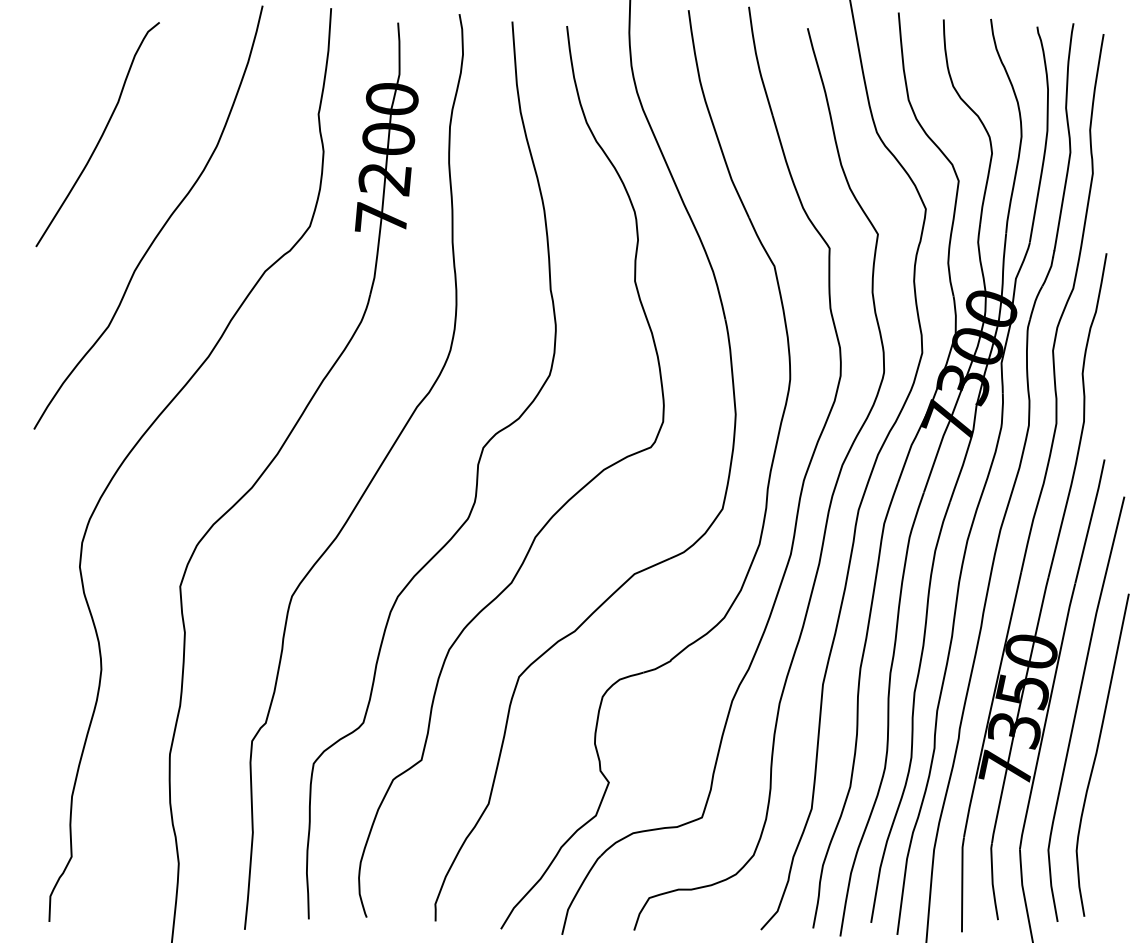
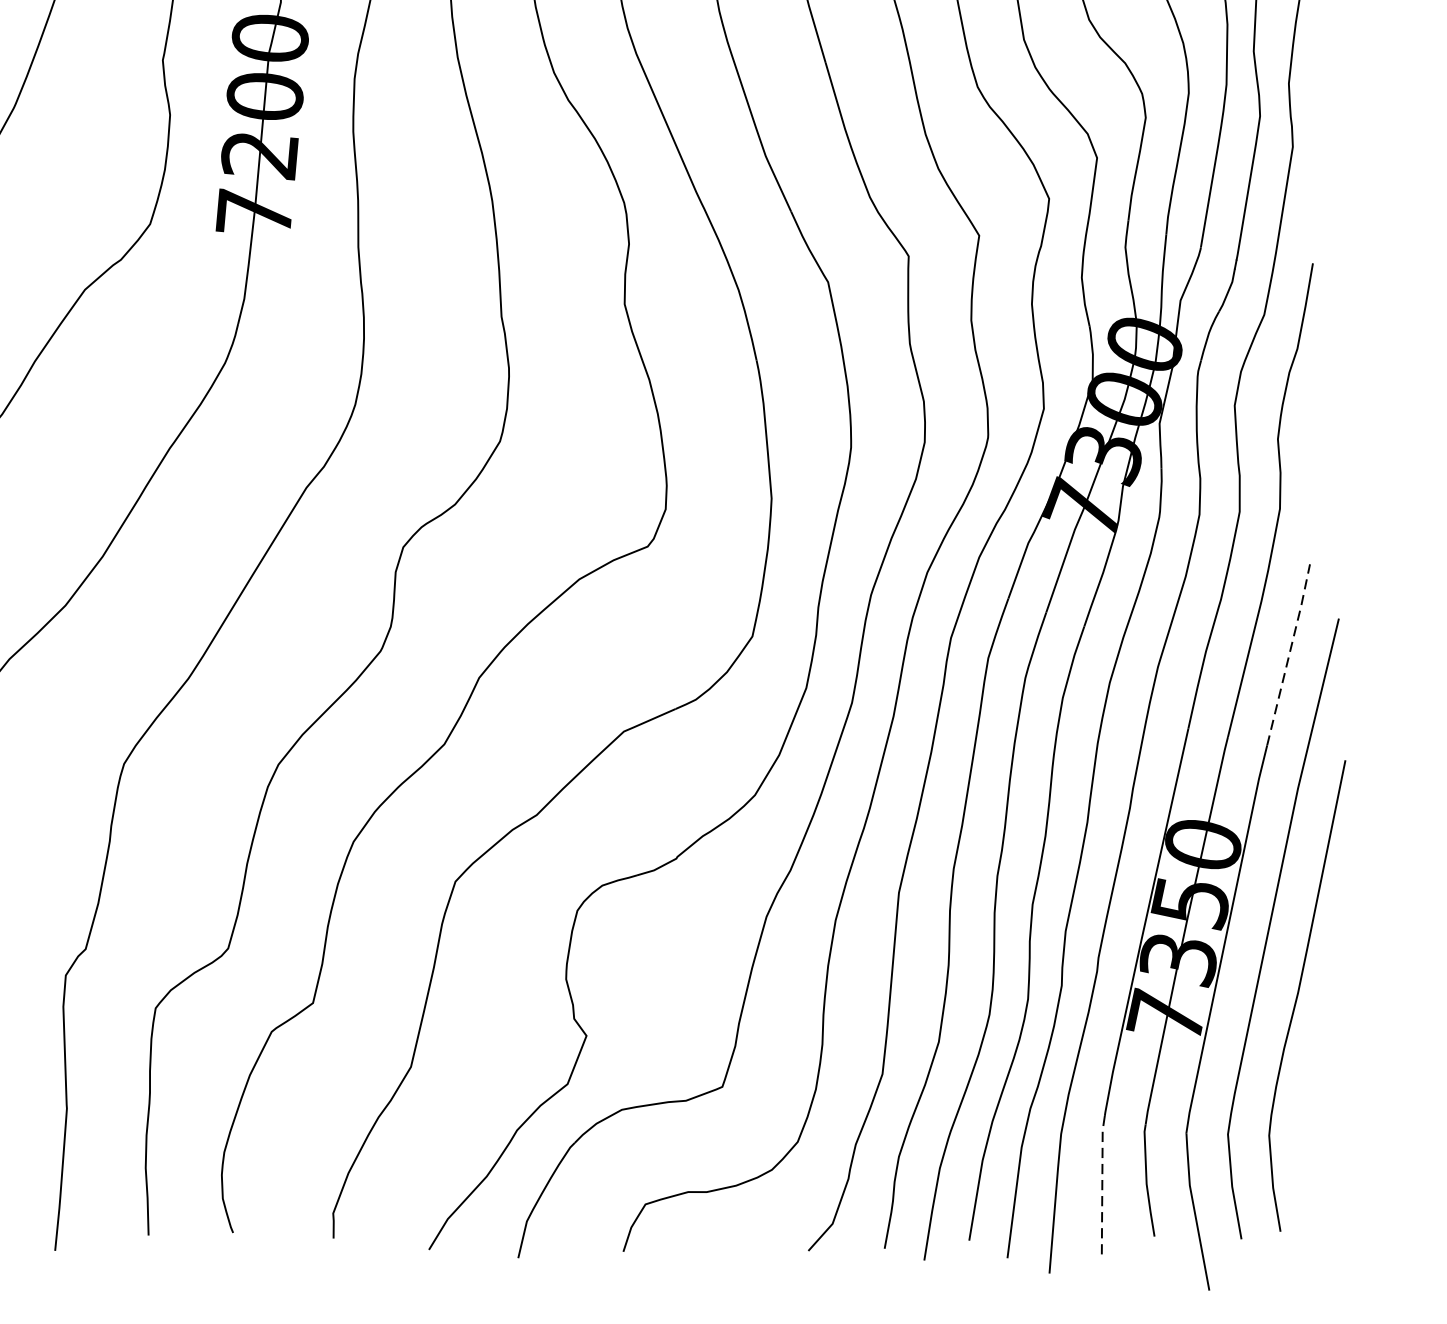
line: (1090, 520) -> (1289, 653), solid -> dashed
line: (962, 883) -> (1102, 1183), solid -> dashed

